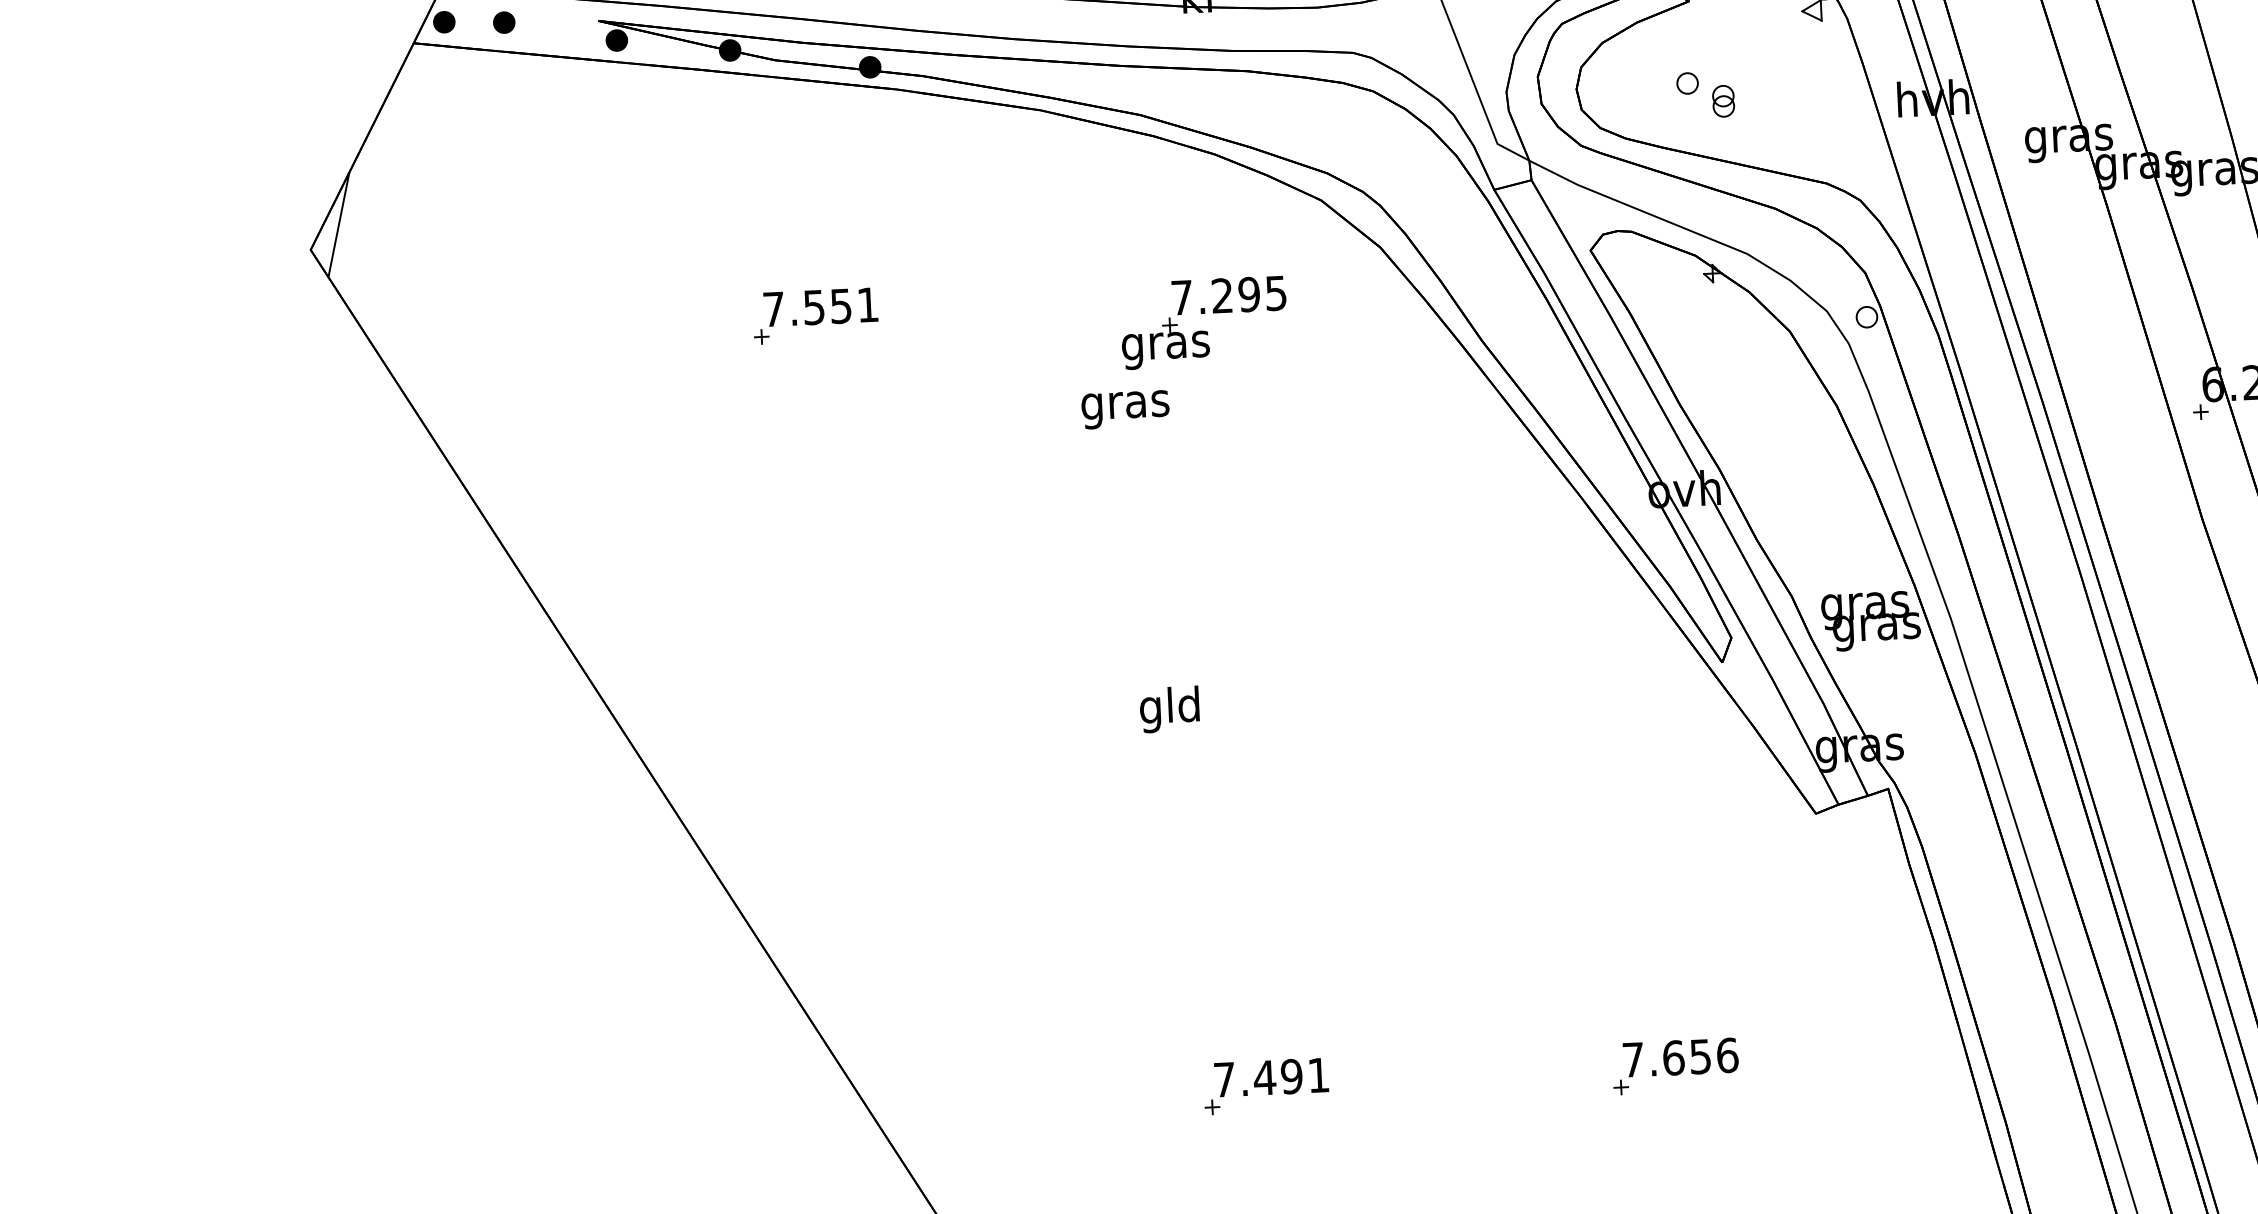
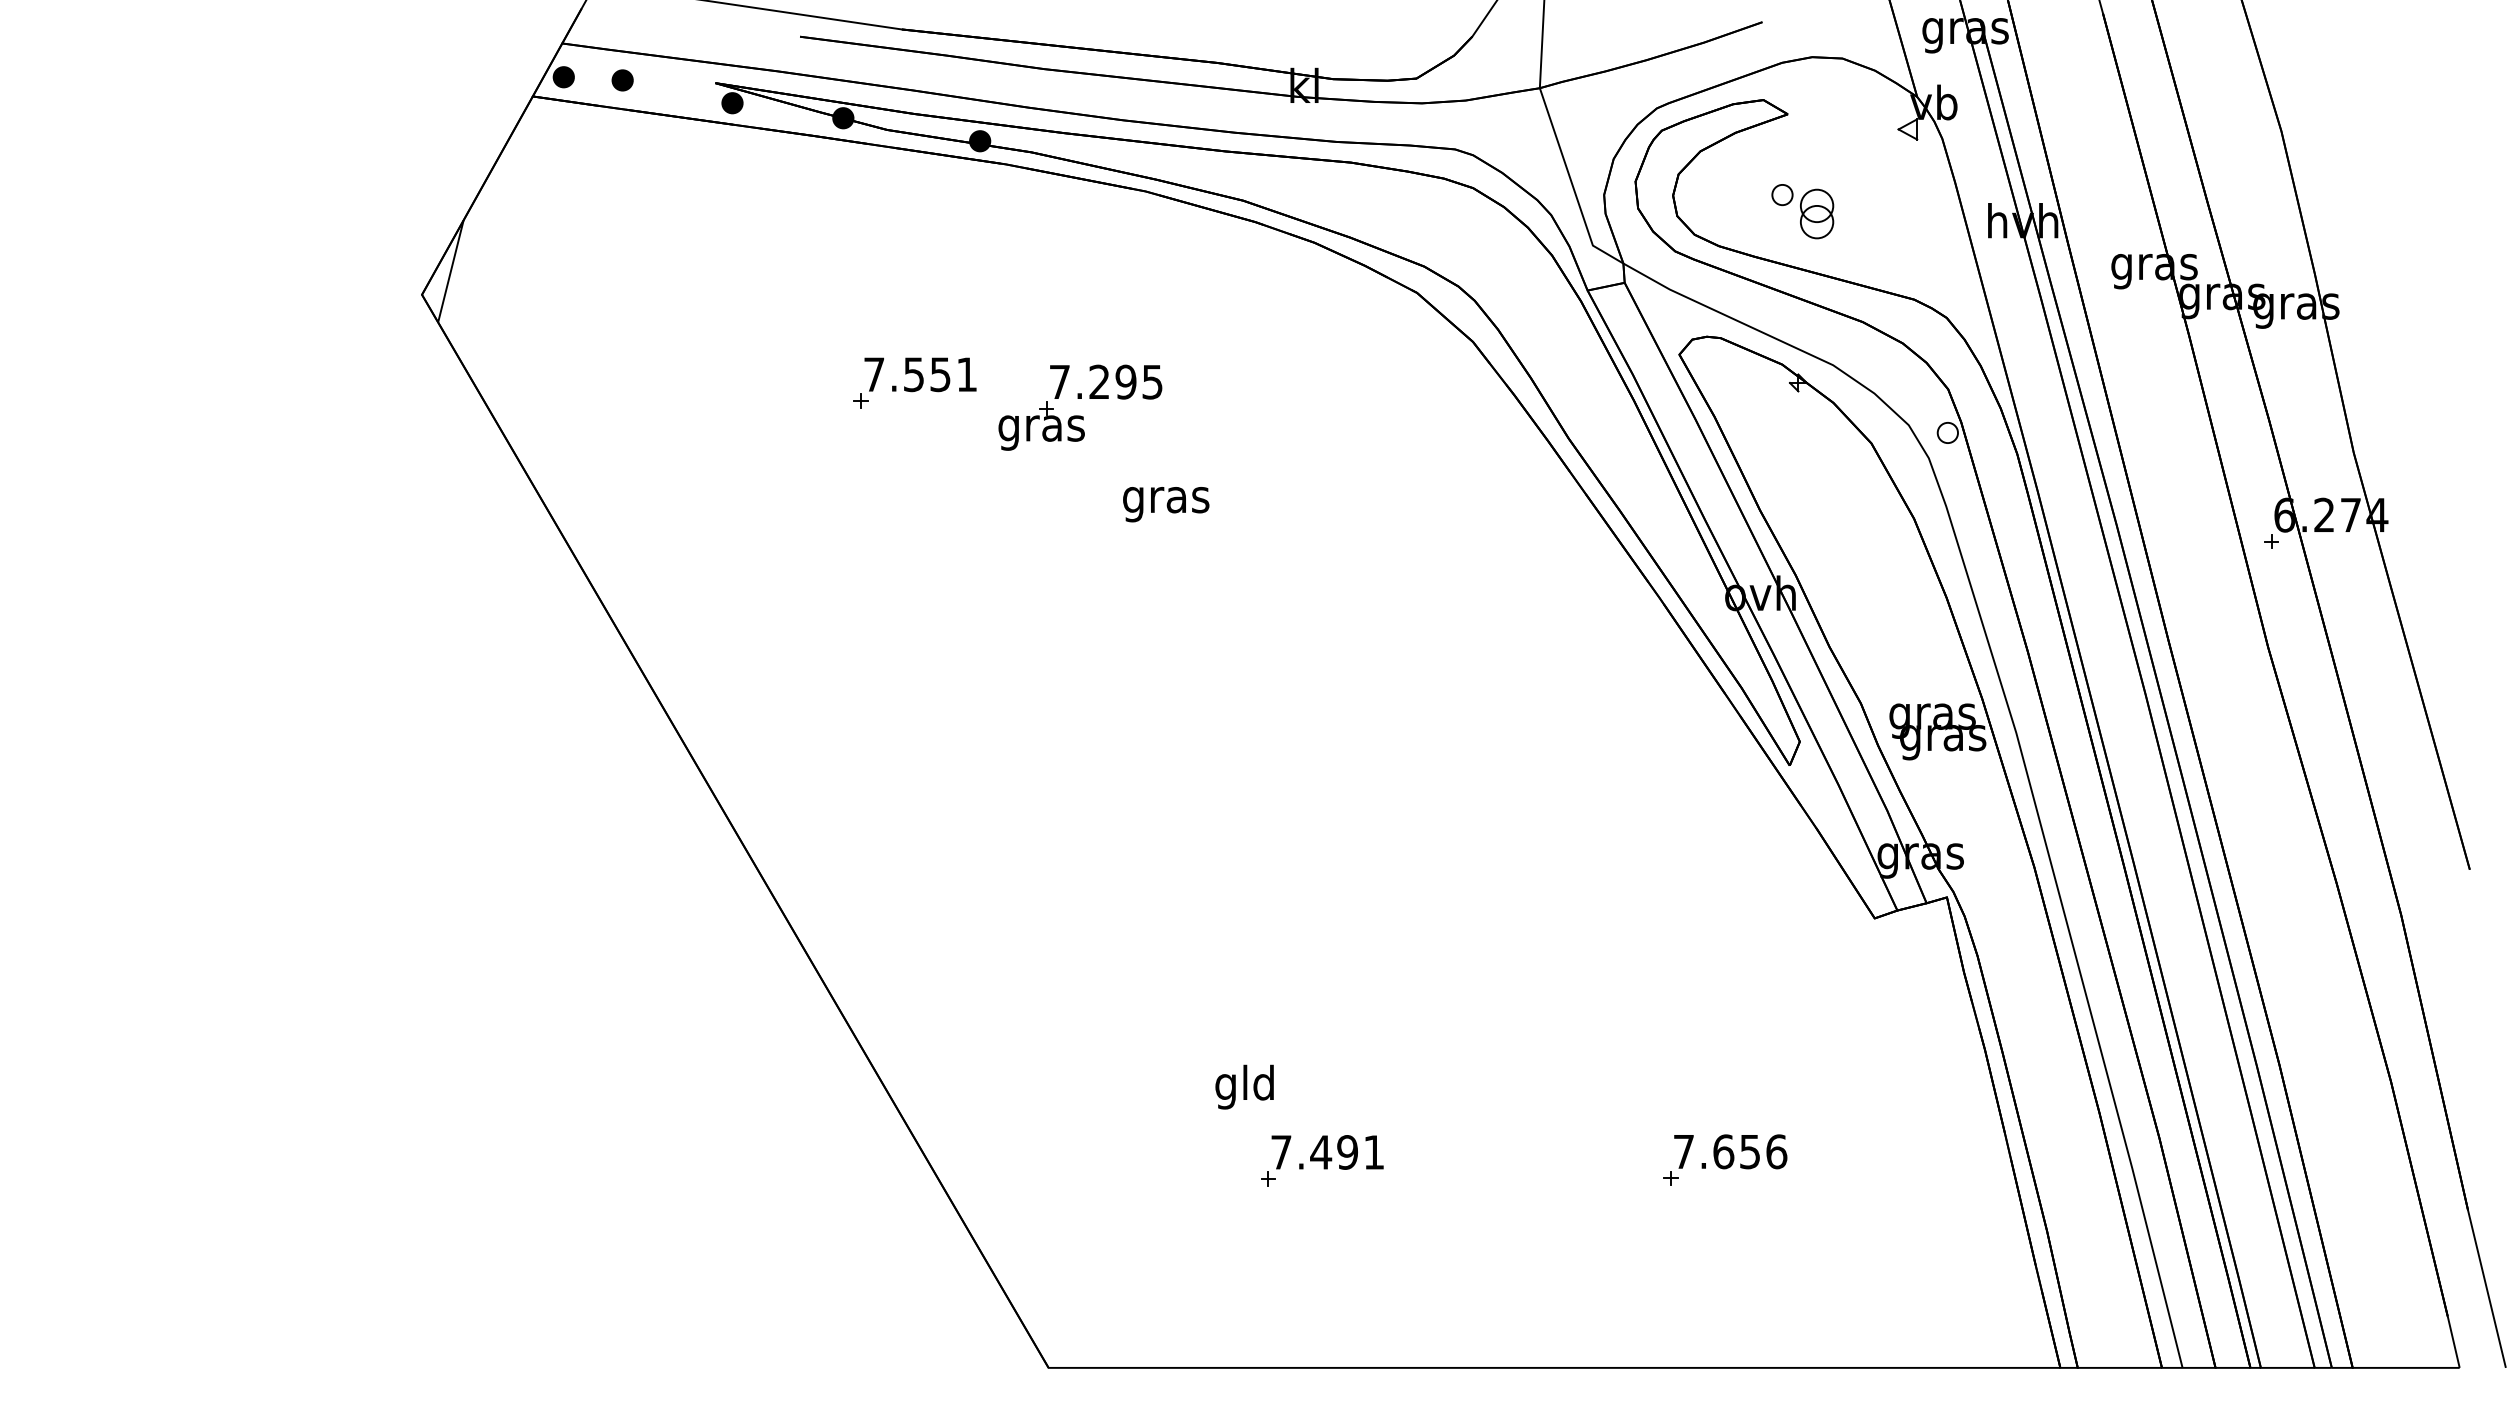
part: (1723, 101) -> (1816, 214), size x1.6
part: (1204, 330) -> (1080, 415), moved
text: (1125, 409) -> (1166, 504), moved
text: (1169, 708) -> (1244, 1086), moved

